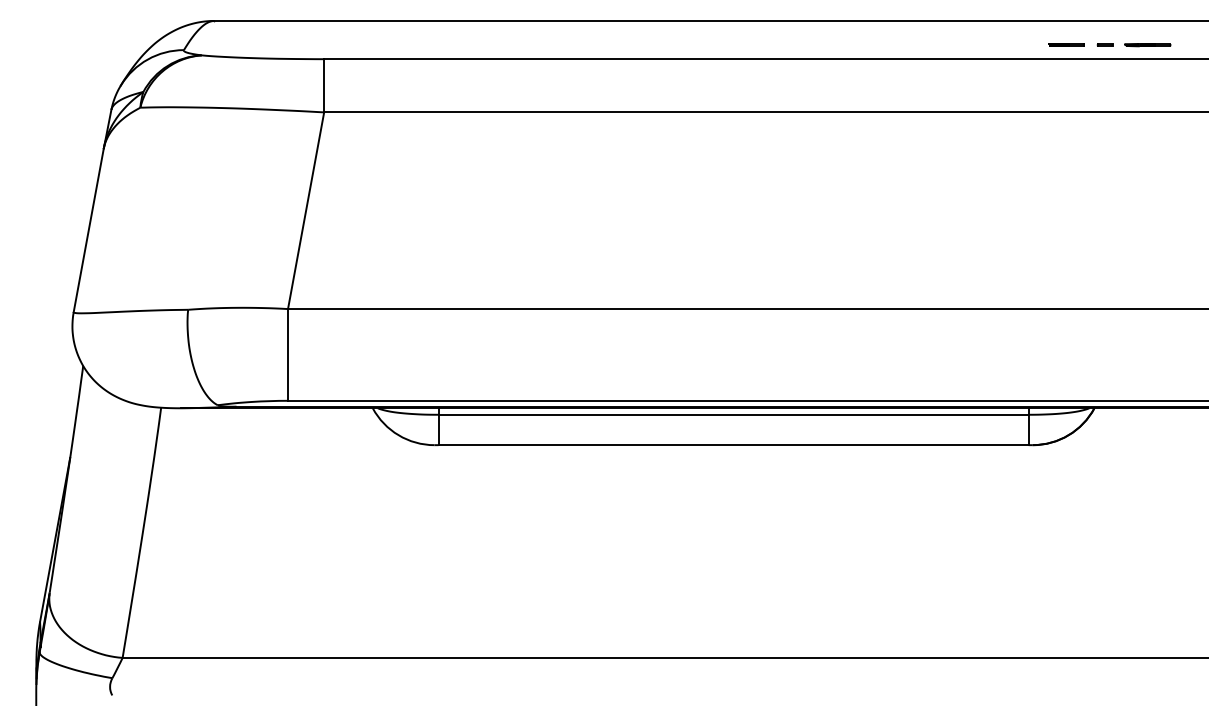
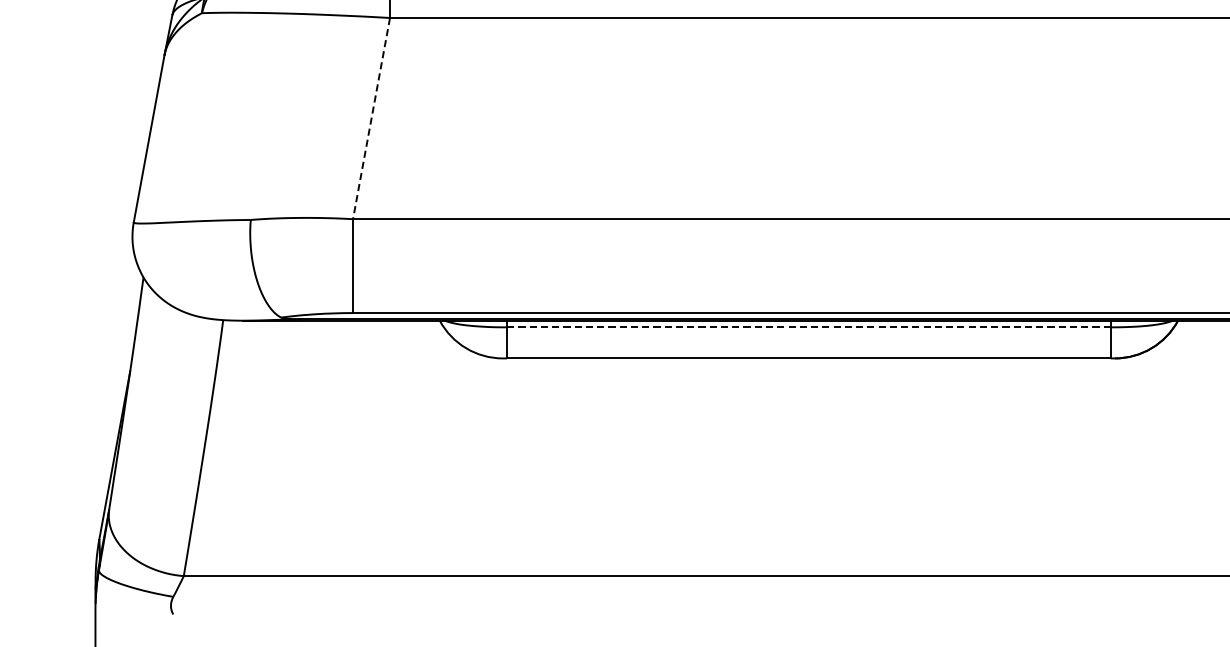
line: (306, 210) -> (371, 118), solid -> dashed
line: (733, 414) -> (808, 327), solid -> dashed

